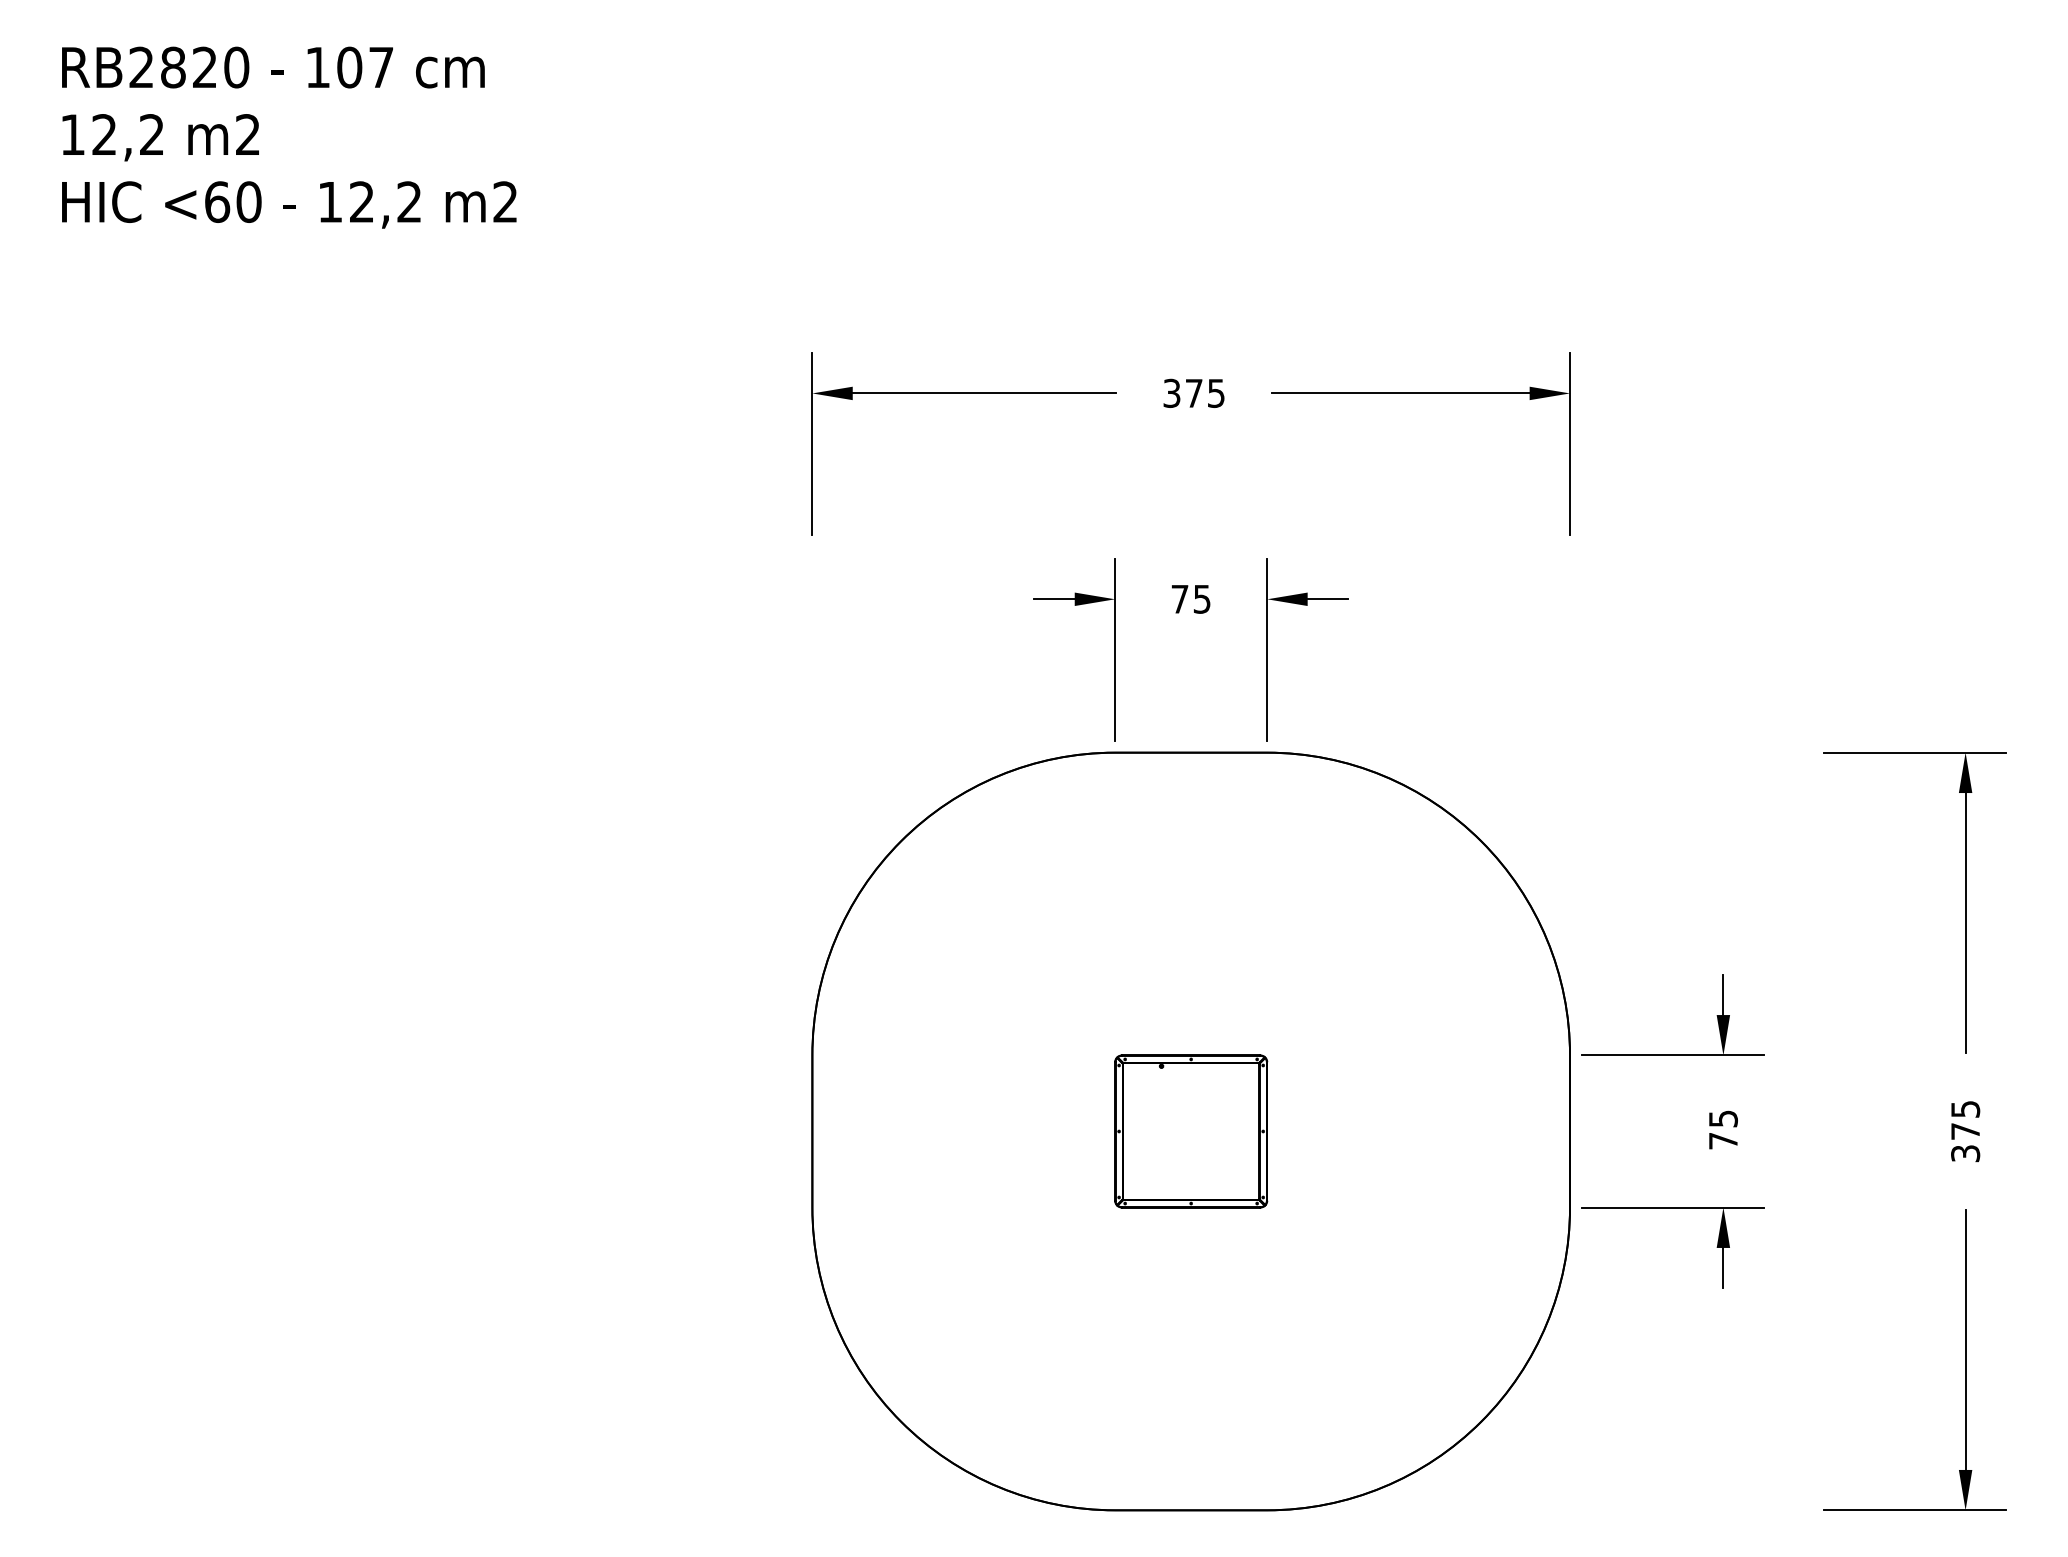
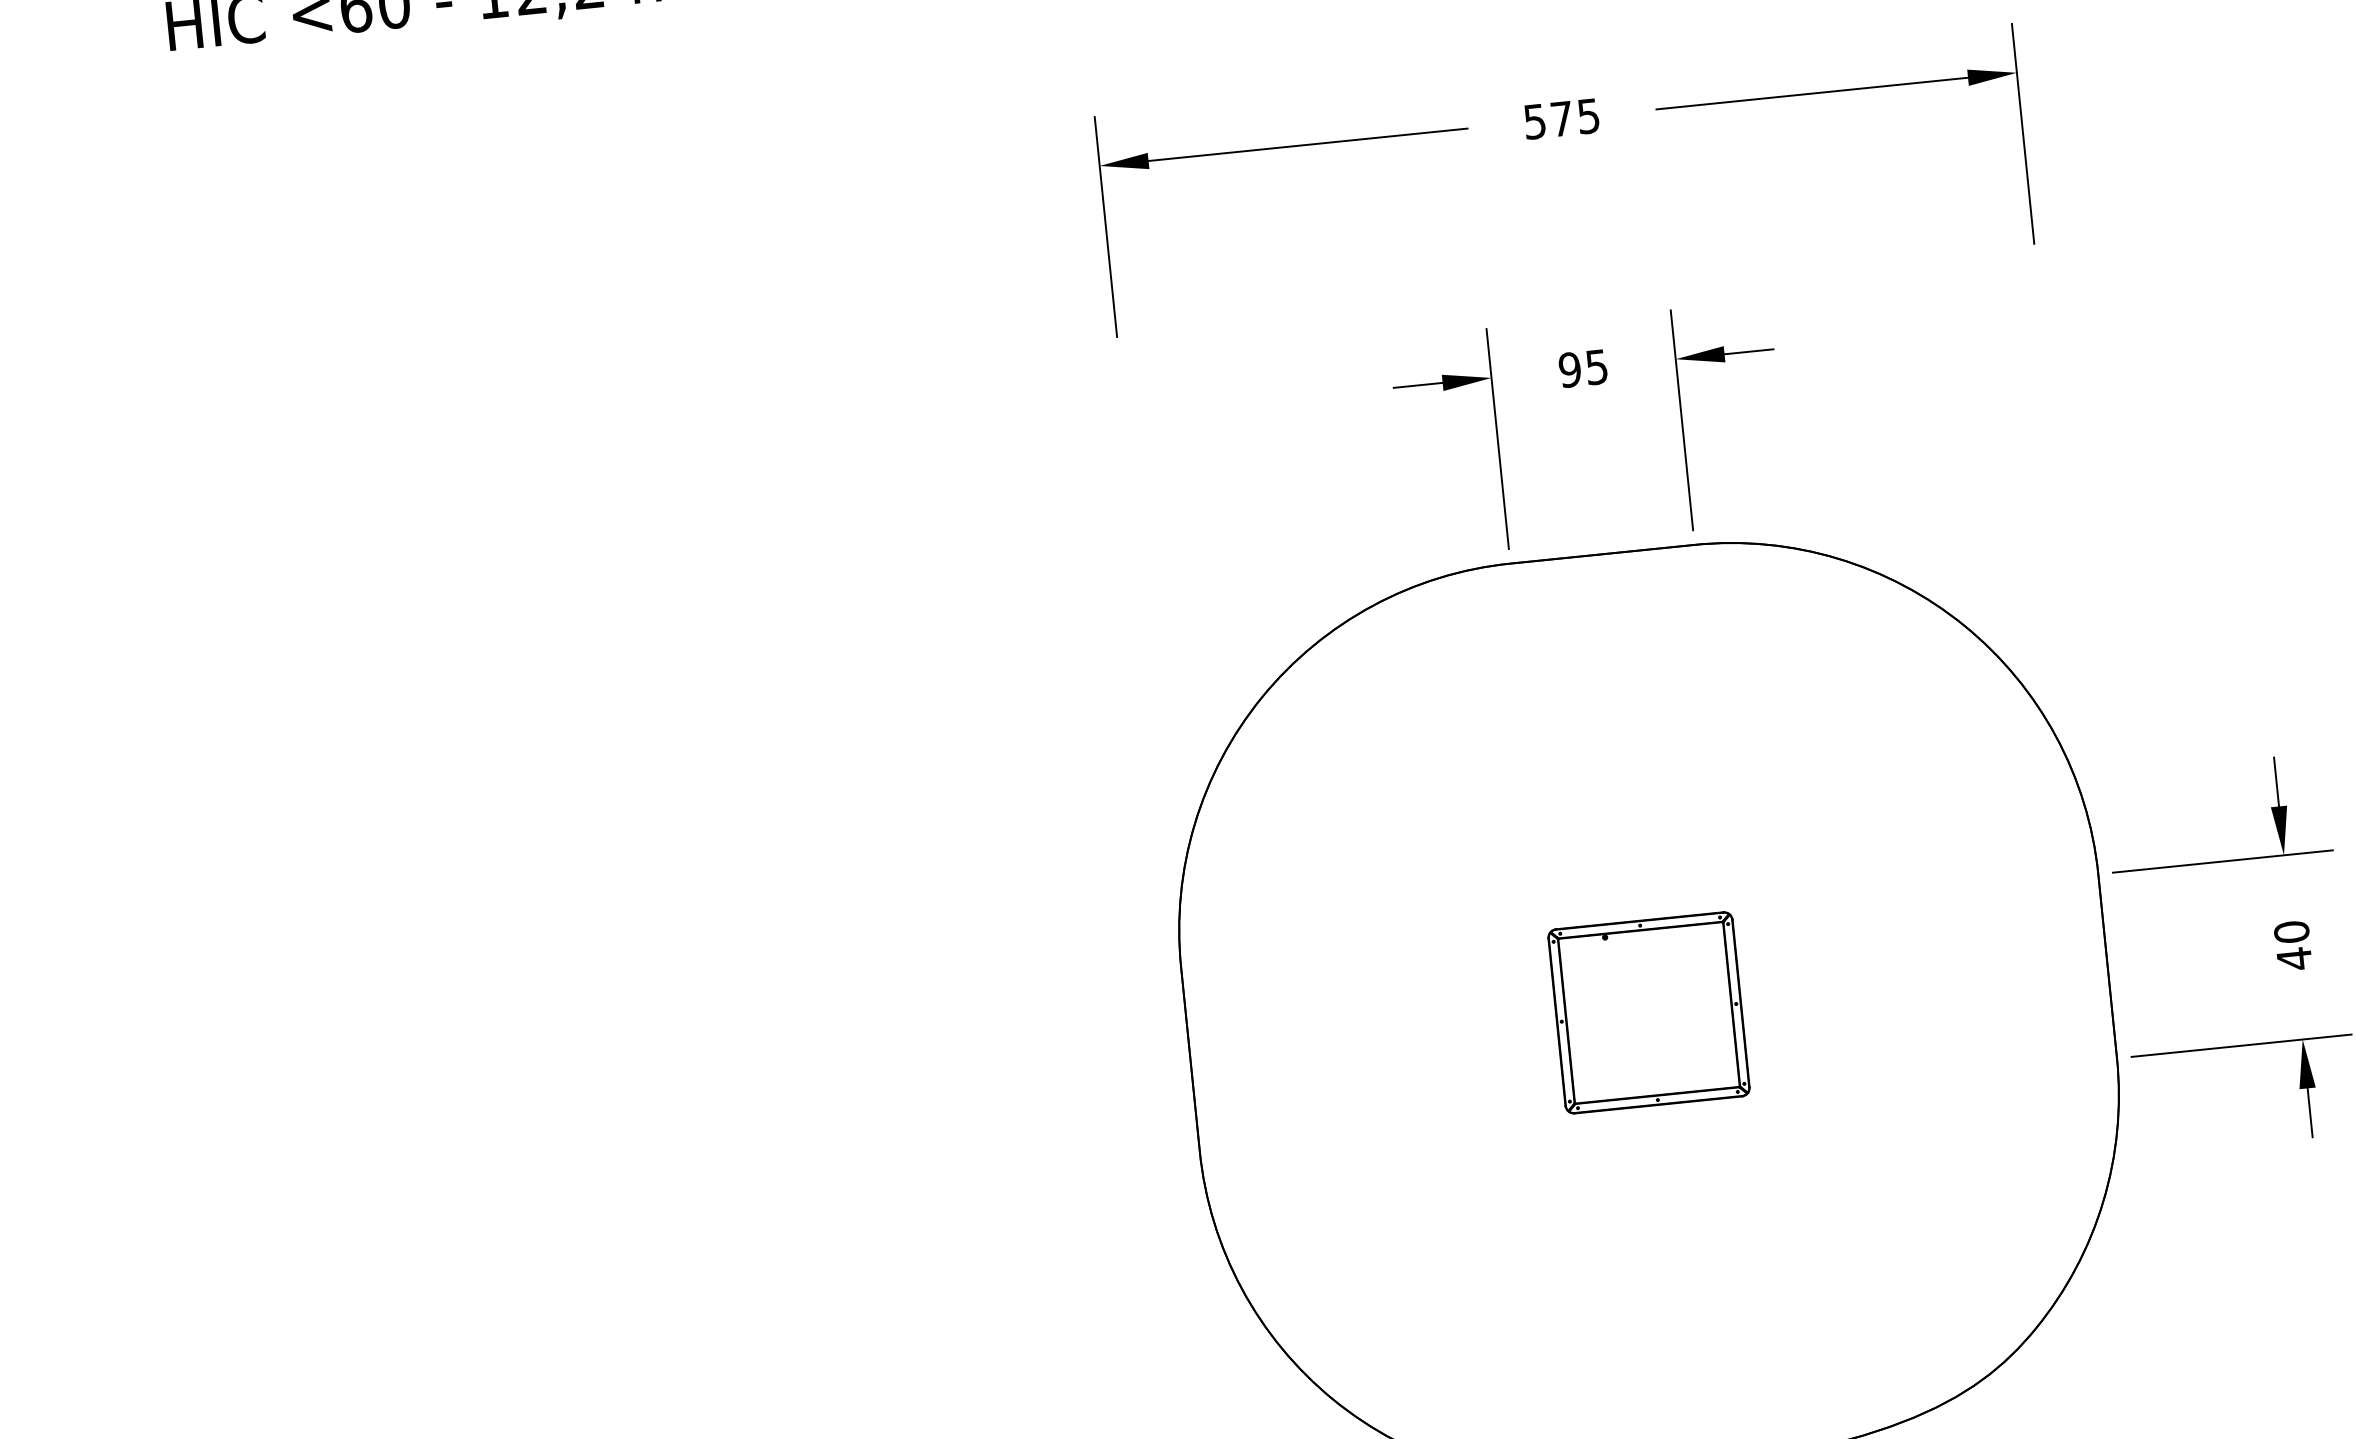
text: (1172, 392) -> (1535, 120), 375 -> 575
text: (1179, 598) -> (1569, 369), 75 -> 95
text: (1722, 1130) -> (2292, 946), 75 -> 40

